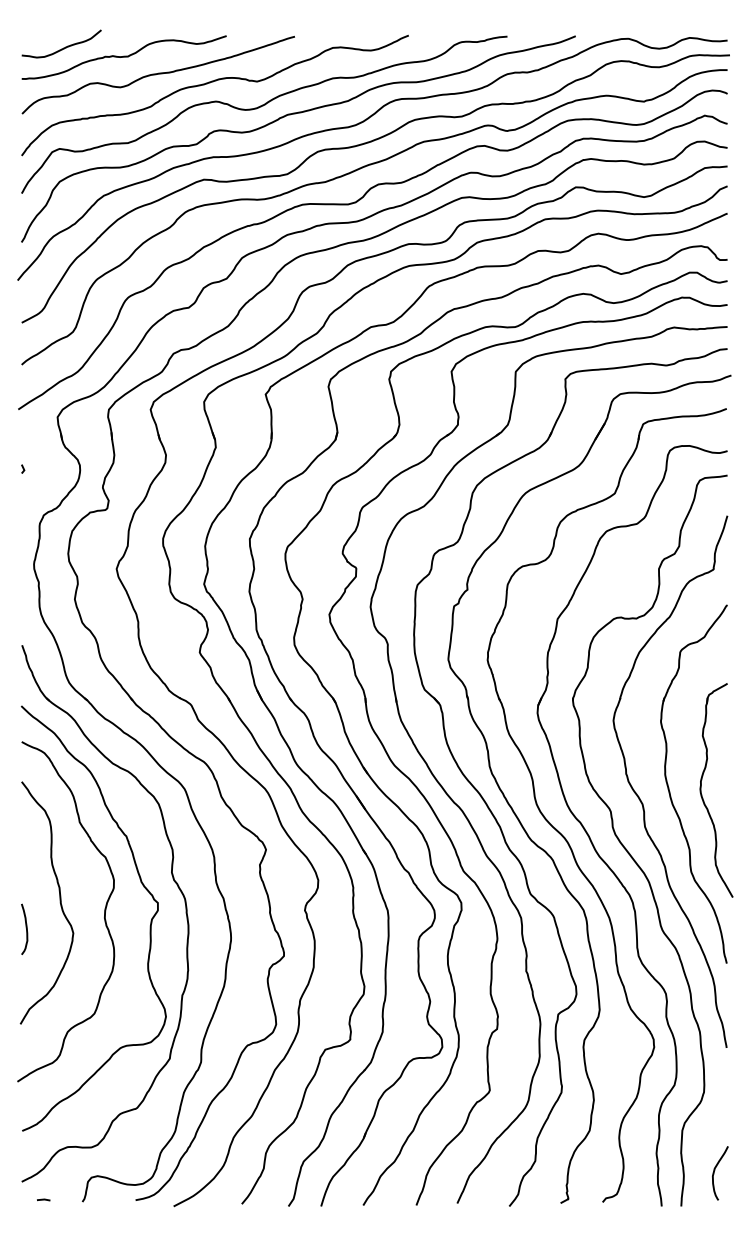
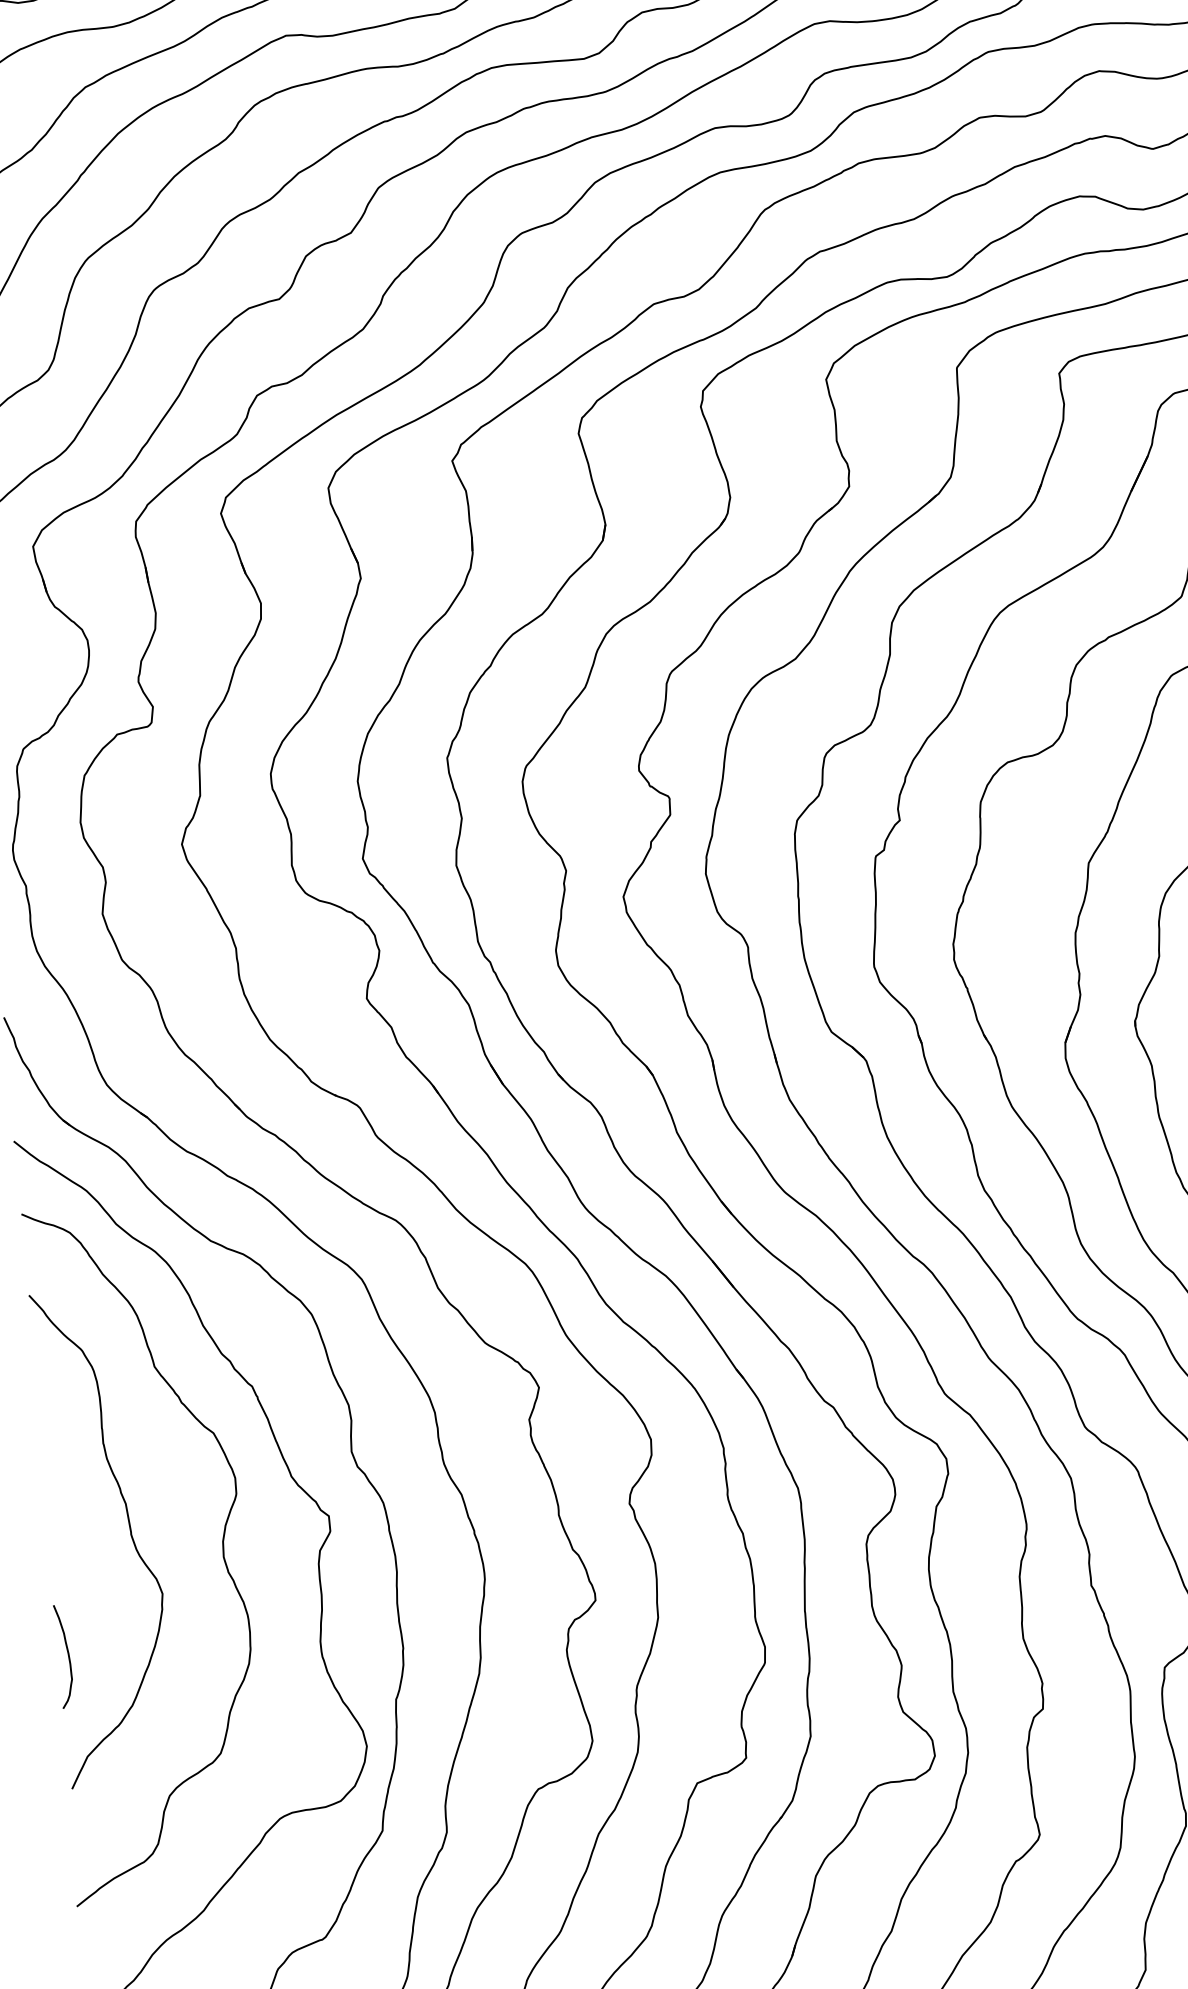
curve: (25, 927) -> (65, 1652), moved

